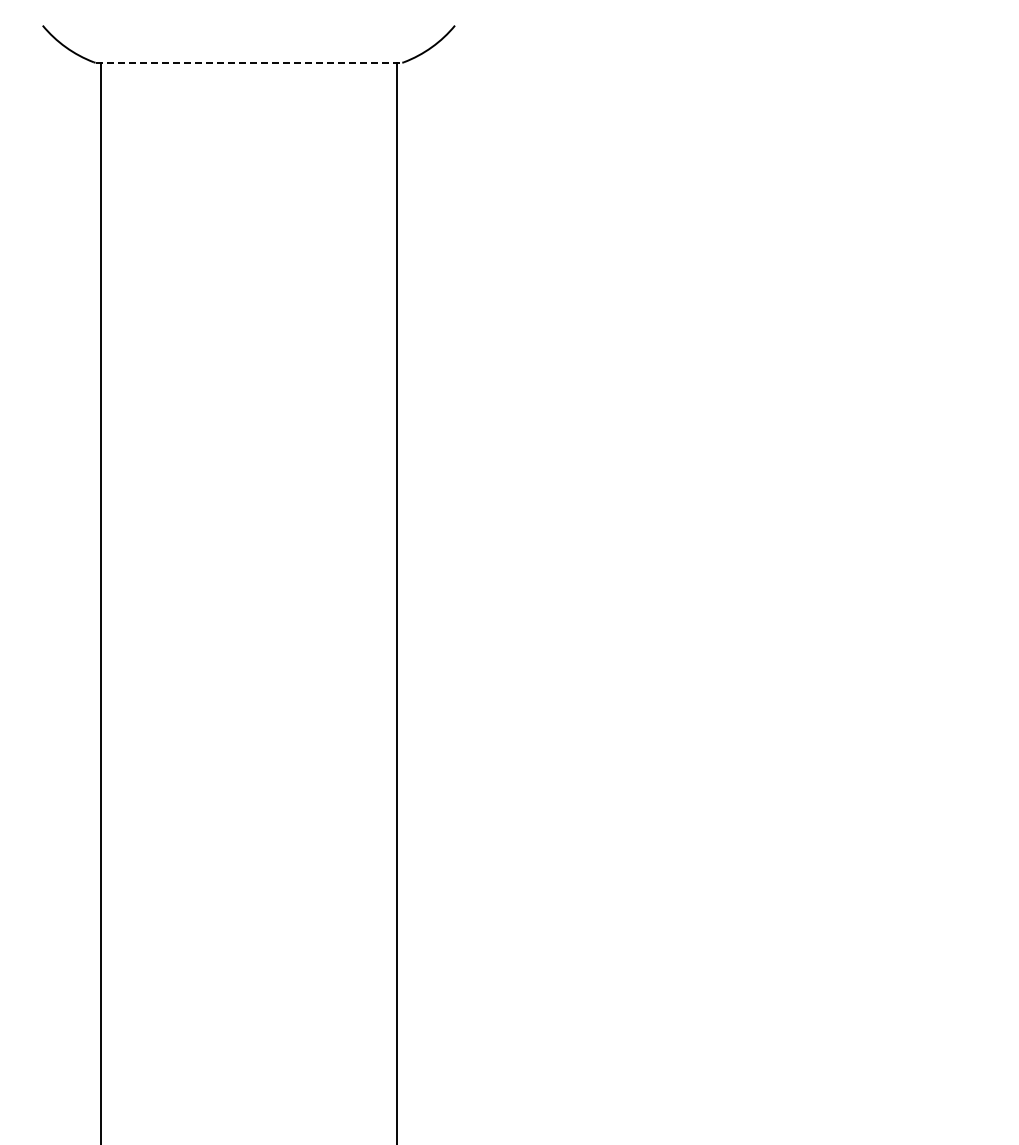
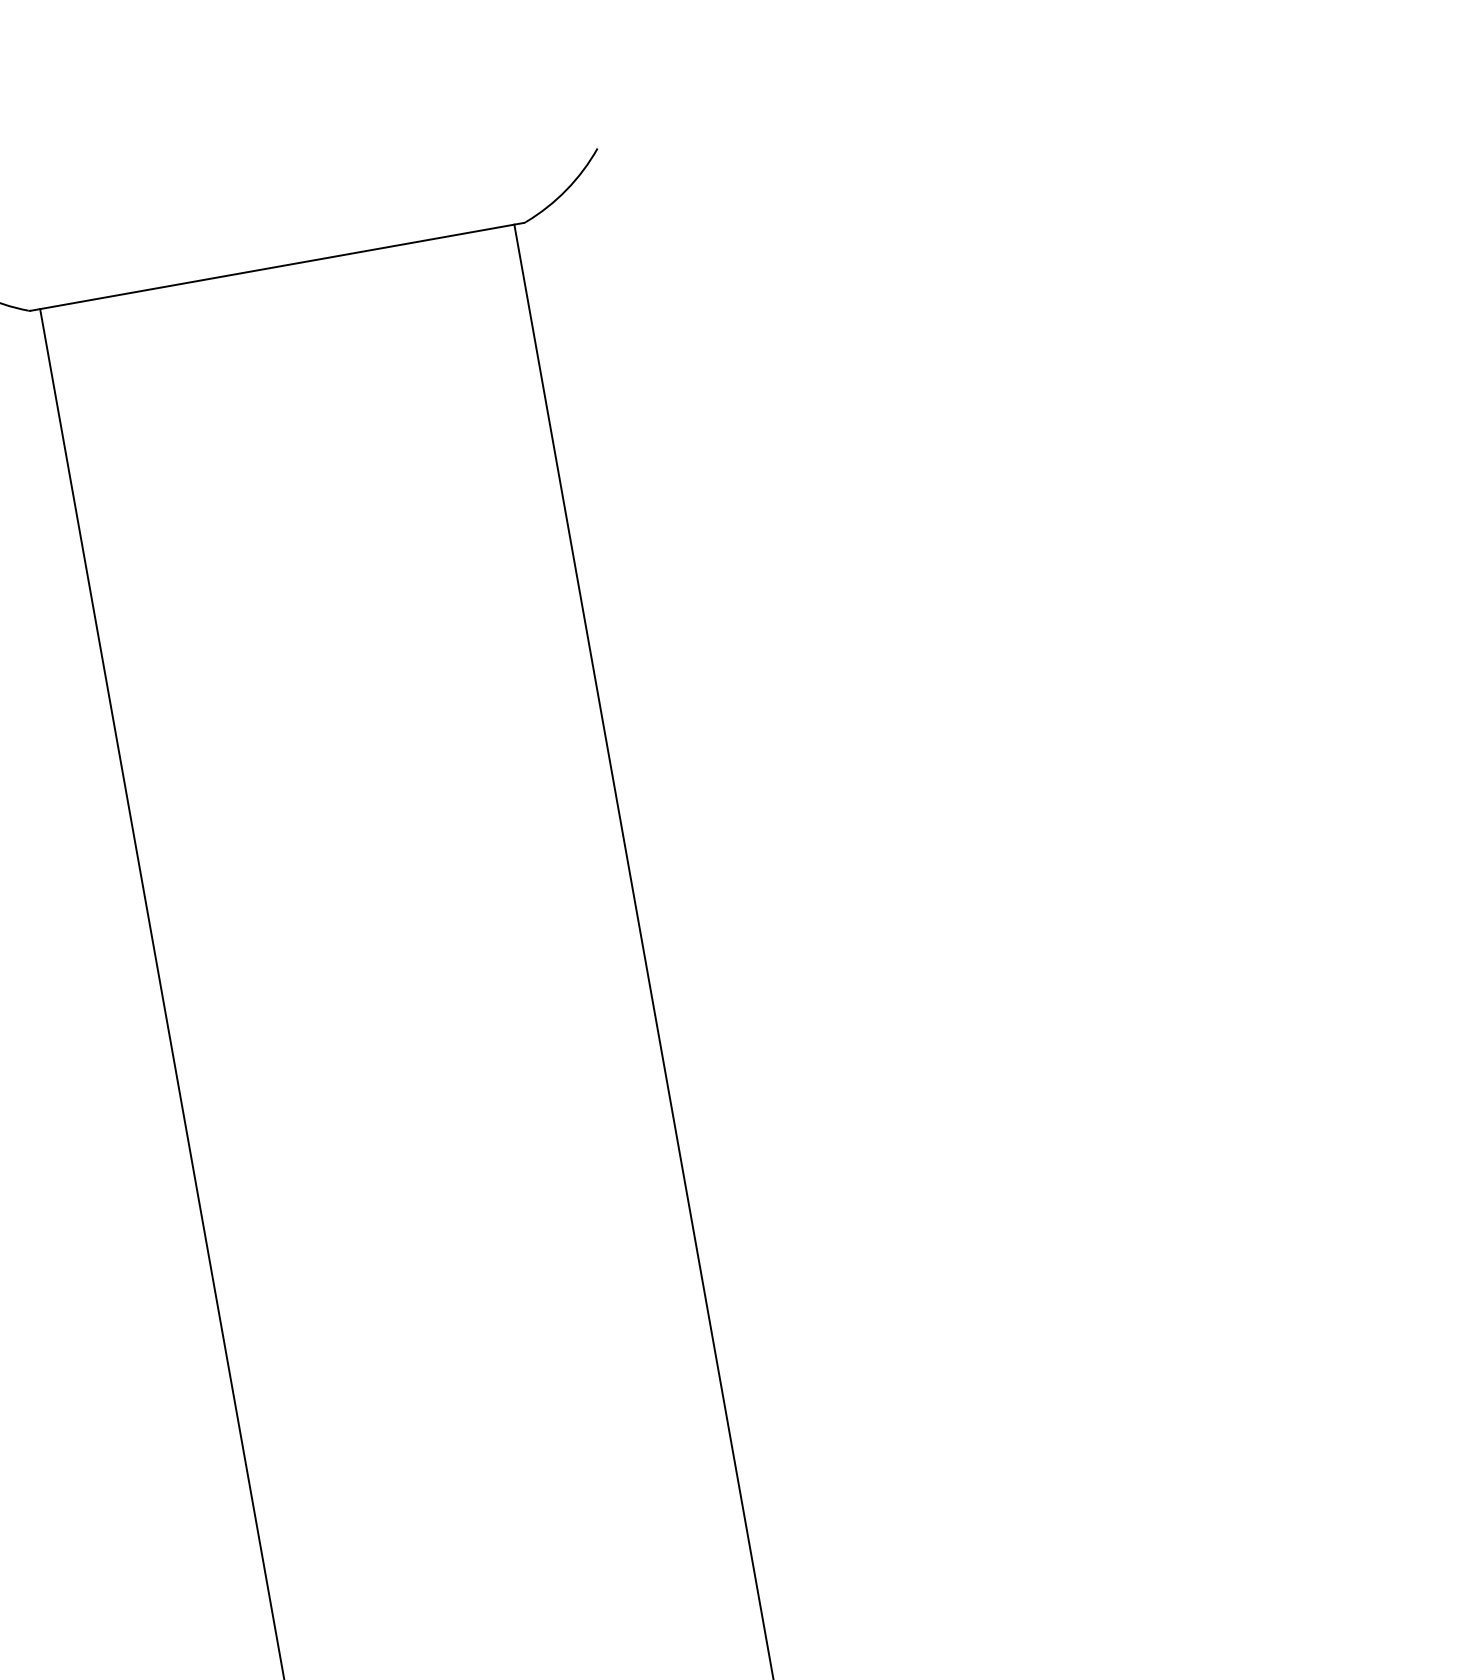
line: (249, 62) -> (278, 266), dashed -> solid

